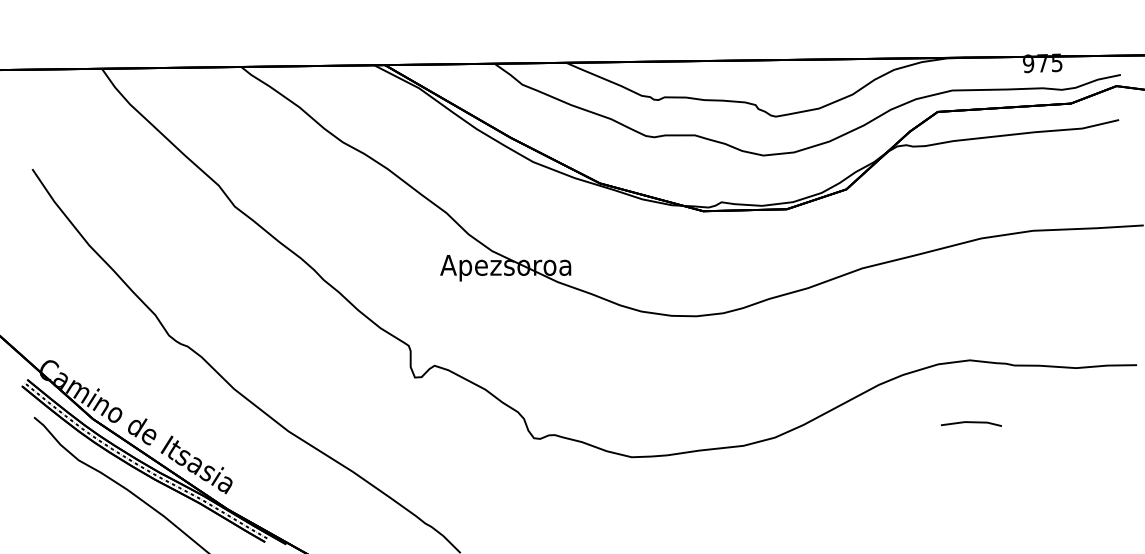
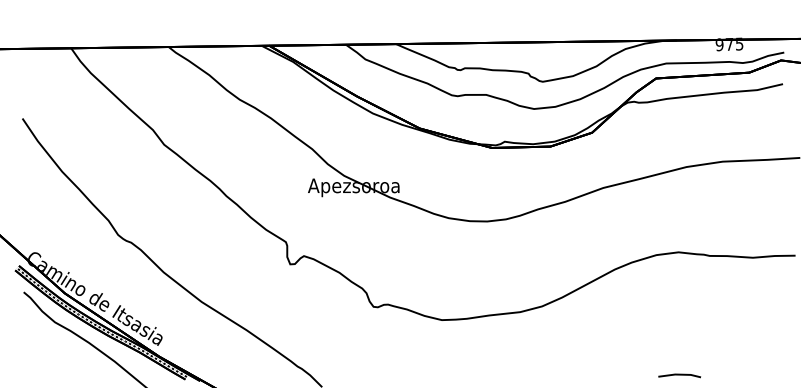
line: (971, 423) -> (679, 375), moved

